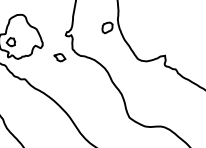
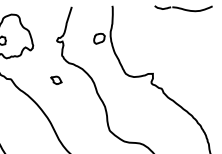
part: (59, 56) -> (56, 79), moved

